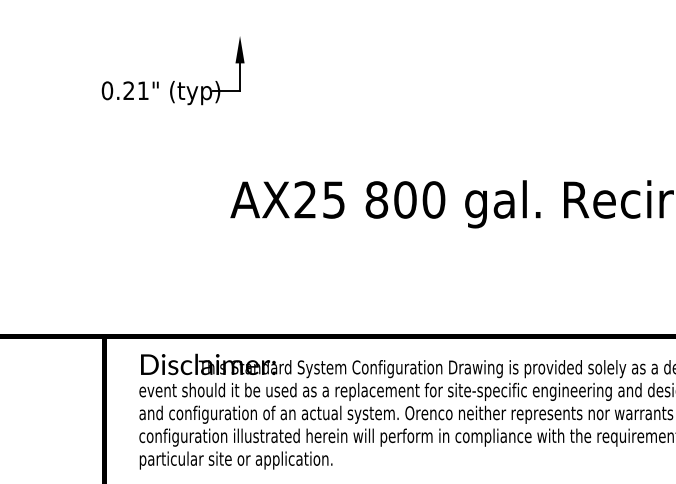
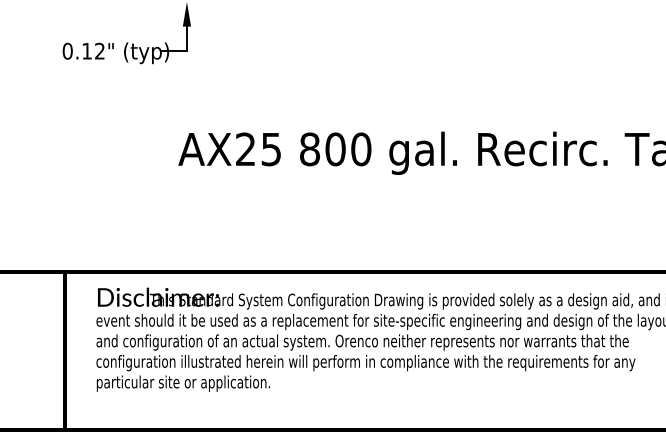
text: (136, 89) -> (93, 50), 0.21" -> 0.12"

